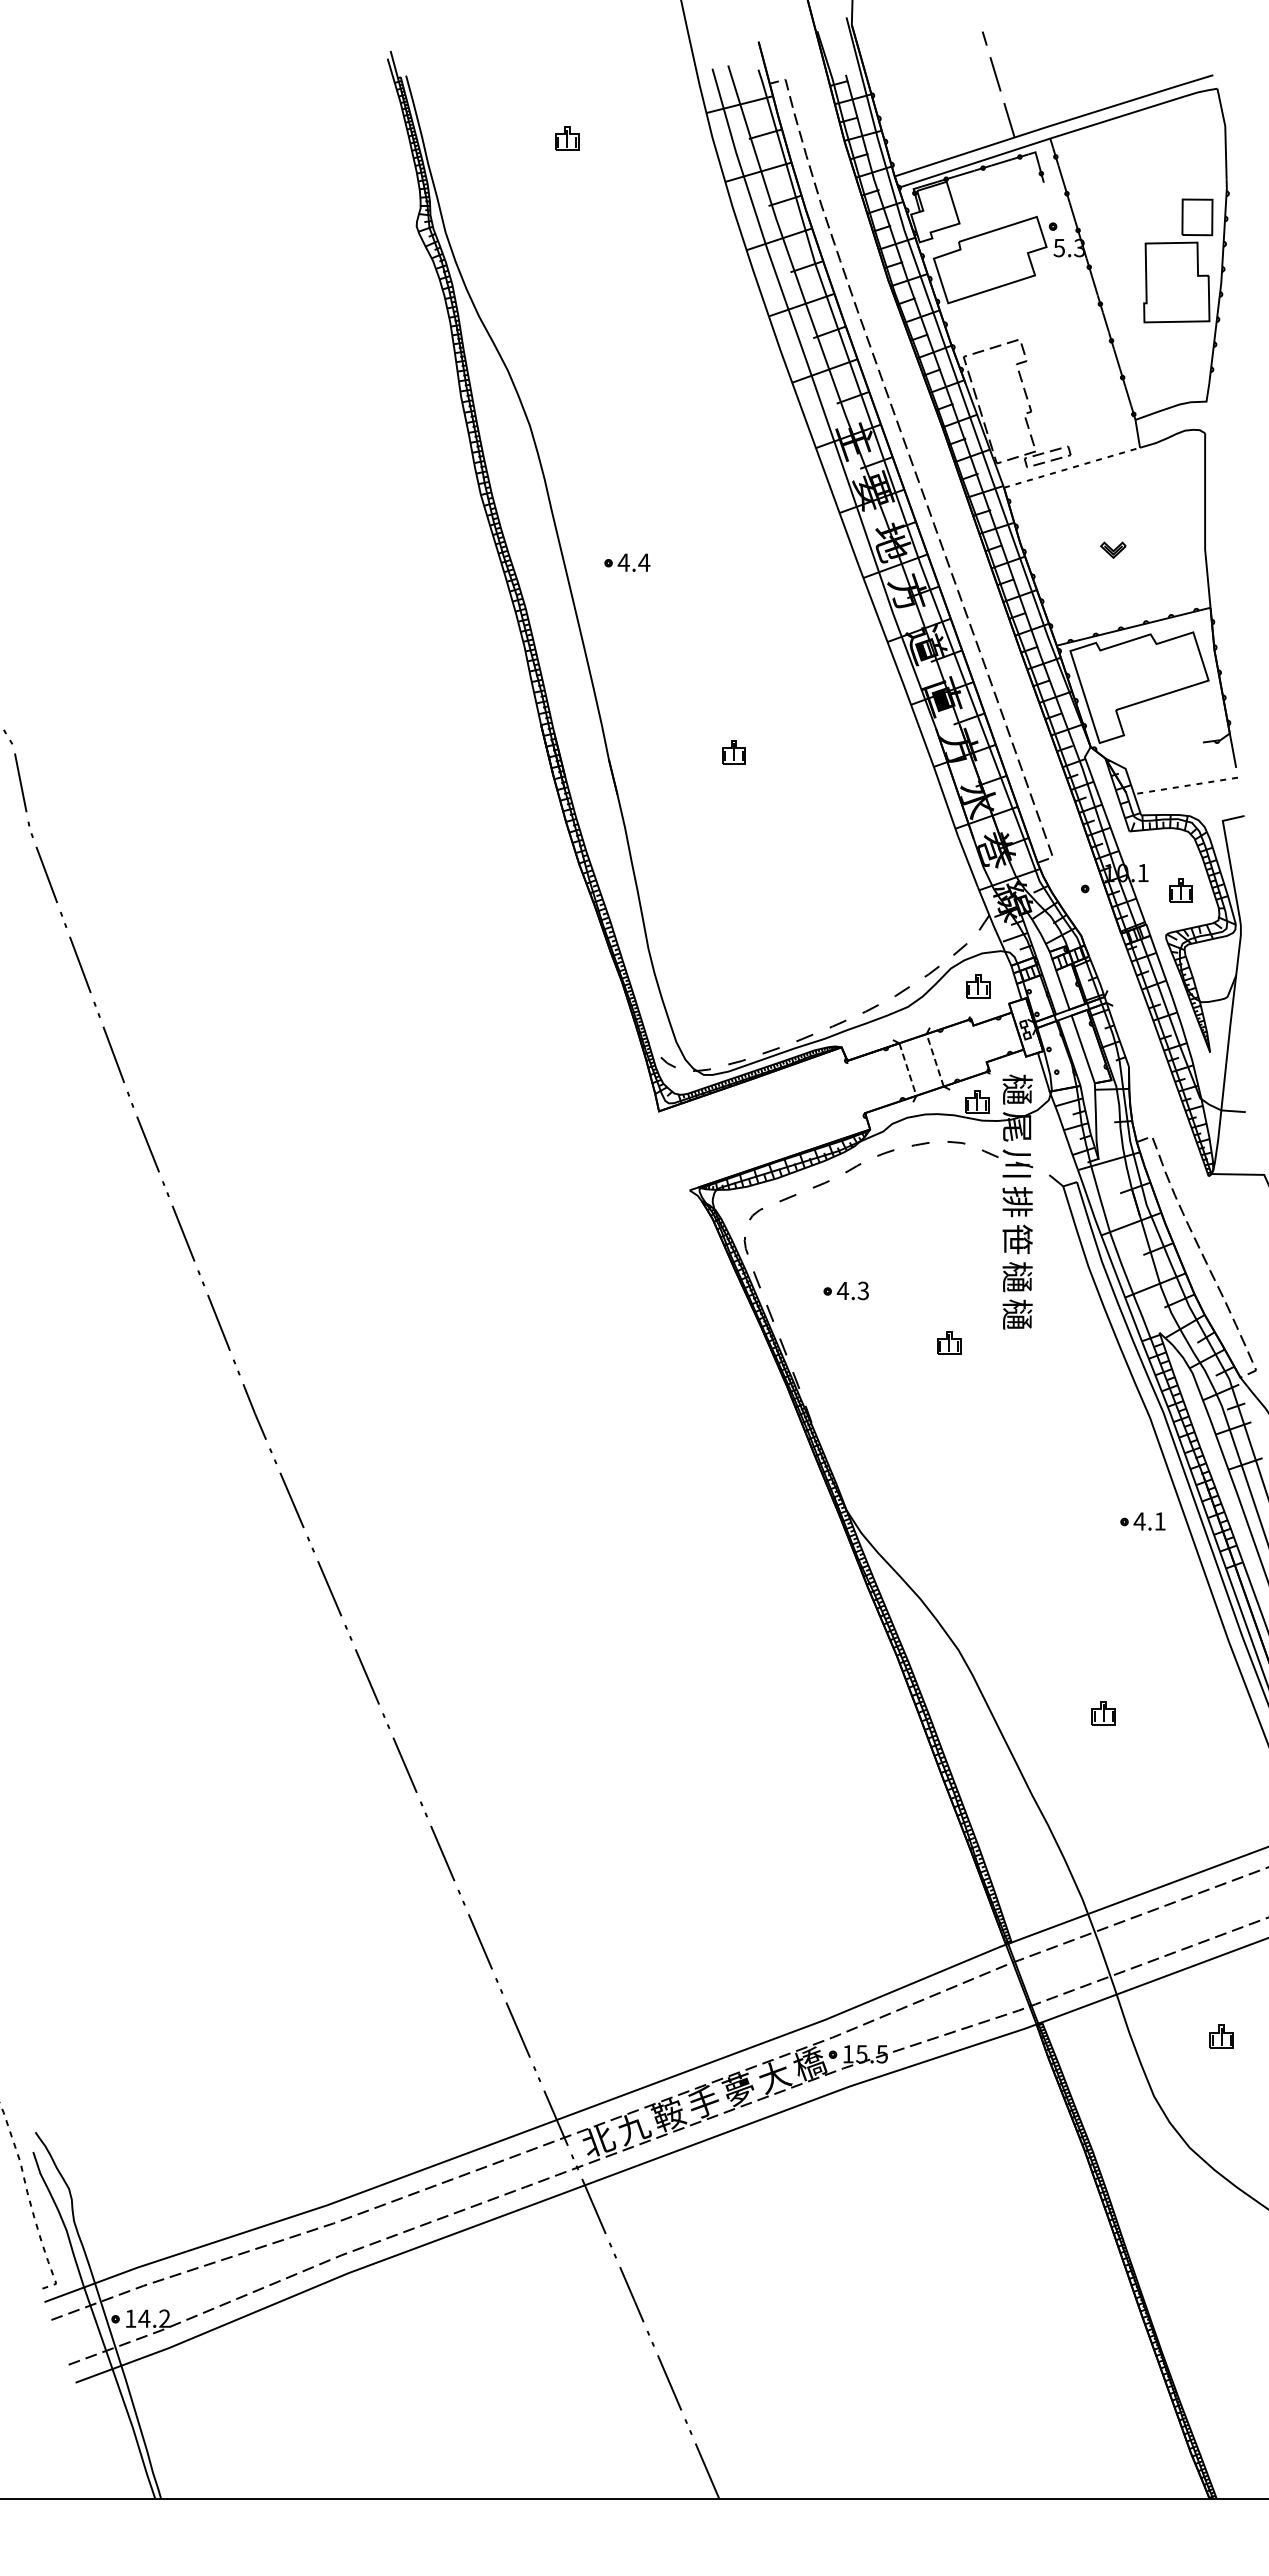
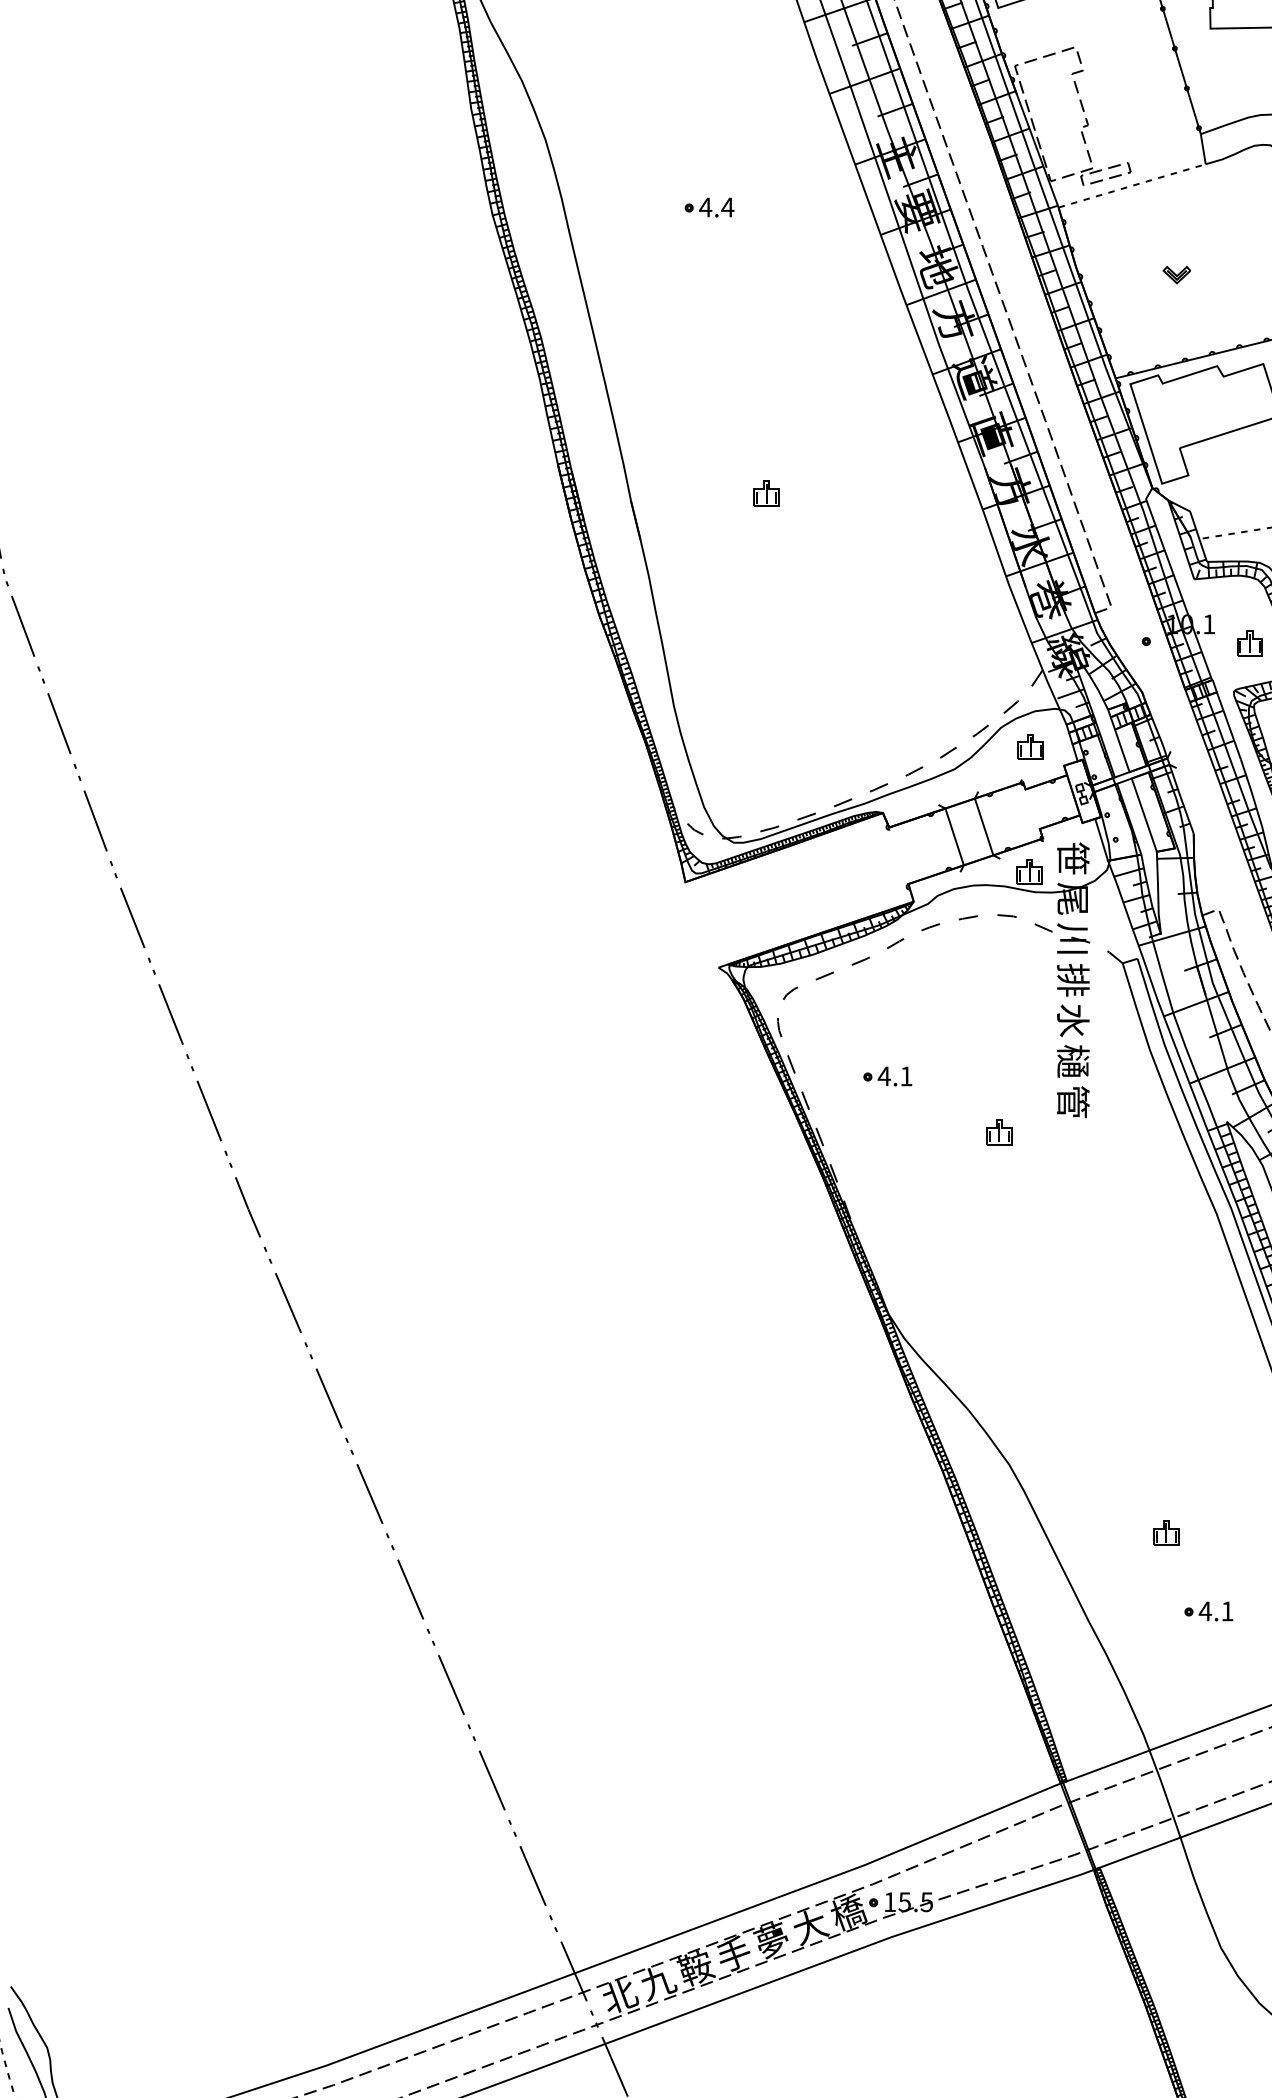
part: (627, 562) -> (709, 207), moved
line: (935, 1060) -> (984, 827), dashed -> solid
line: (907, 1069) -> (954, 836), dashed -> solid
text: (1017, 1089) -> (1073, 858), 樋 -> 笹
text: (1017, 1239) -> (1073, 1020), 笹 -> 水
text: (862, 1290) -> (905, 1075), 4.3 -> 4.1
text: (1017, 1314) -> (1073, 1101), 樋 -> 管
part: (1142, 1521) -> (1208, 1611), moved

